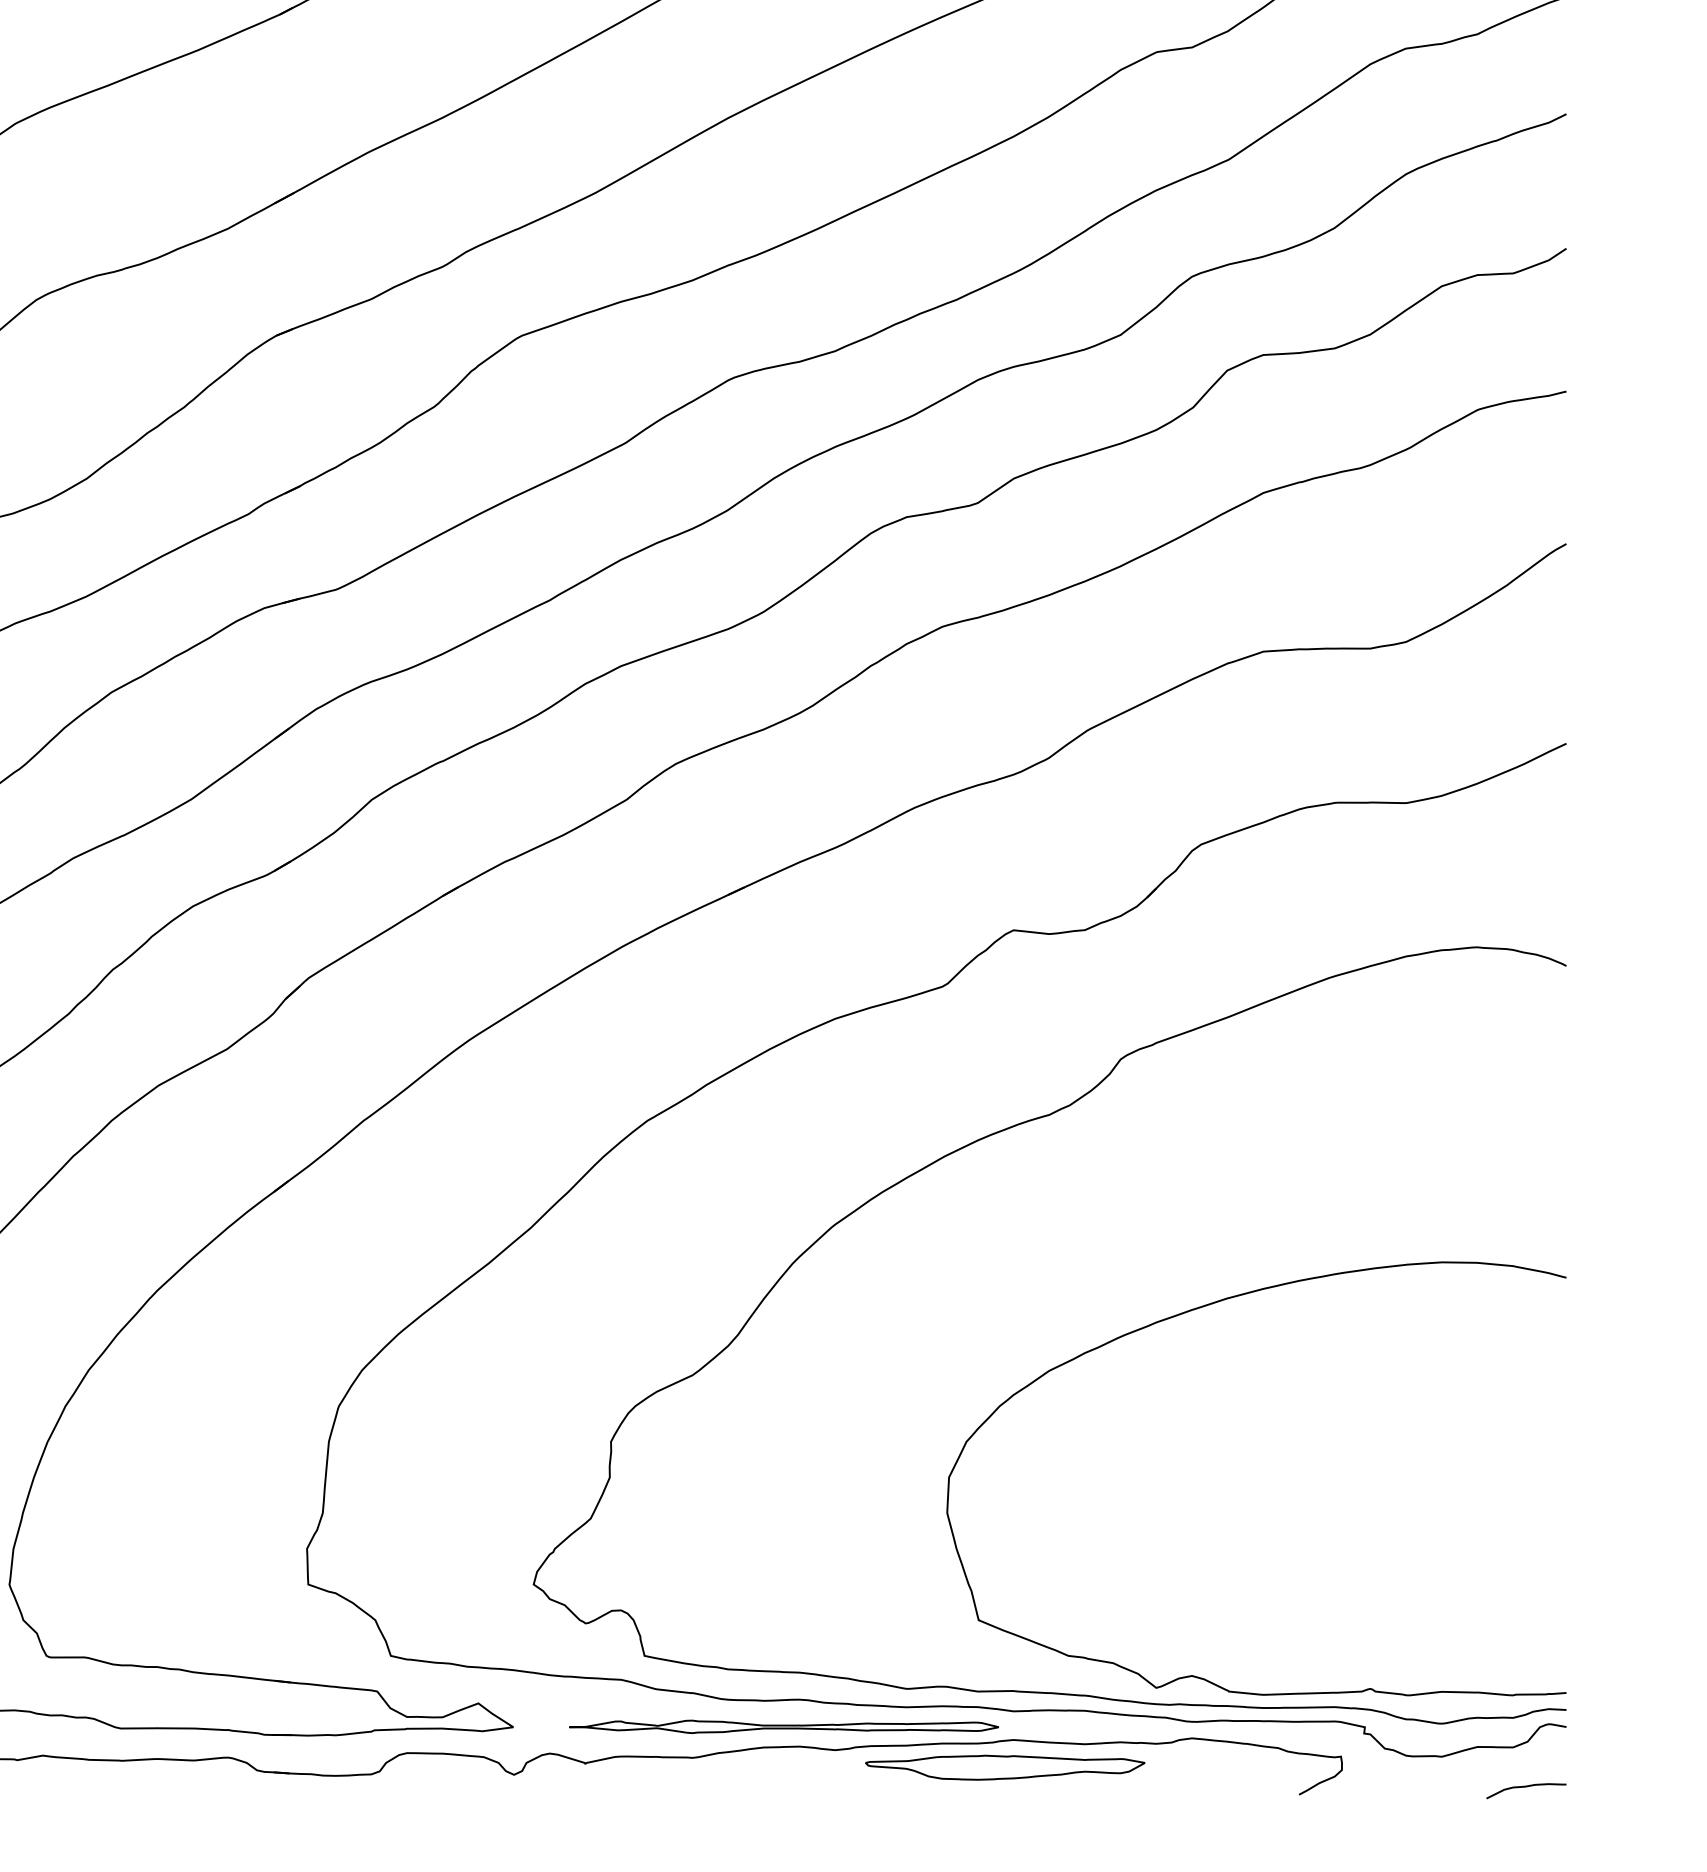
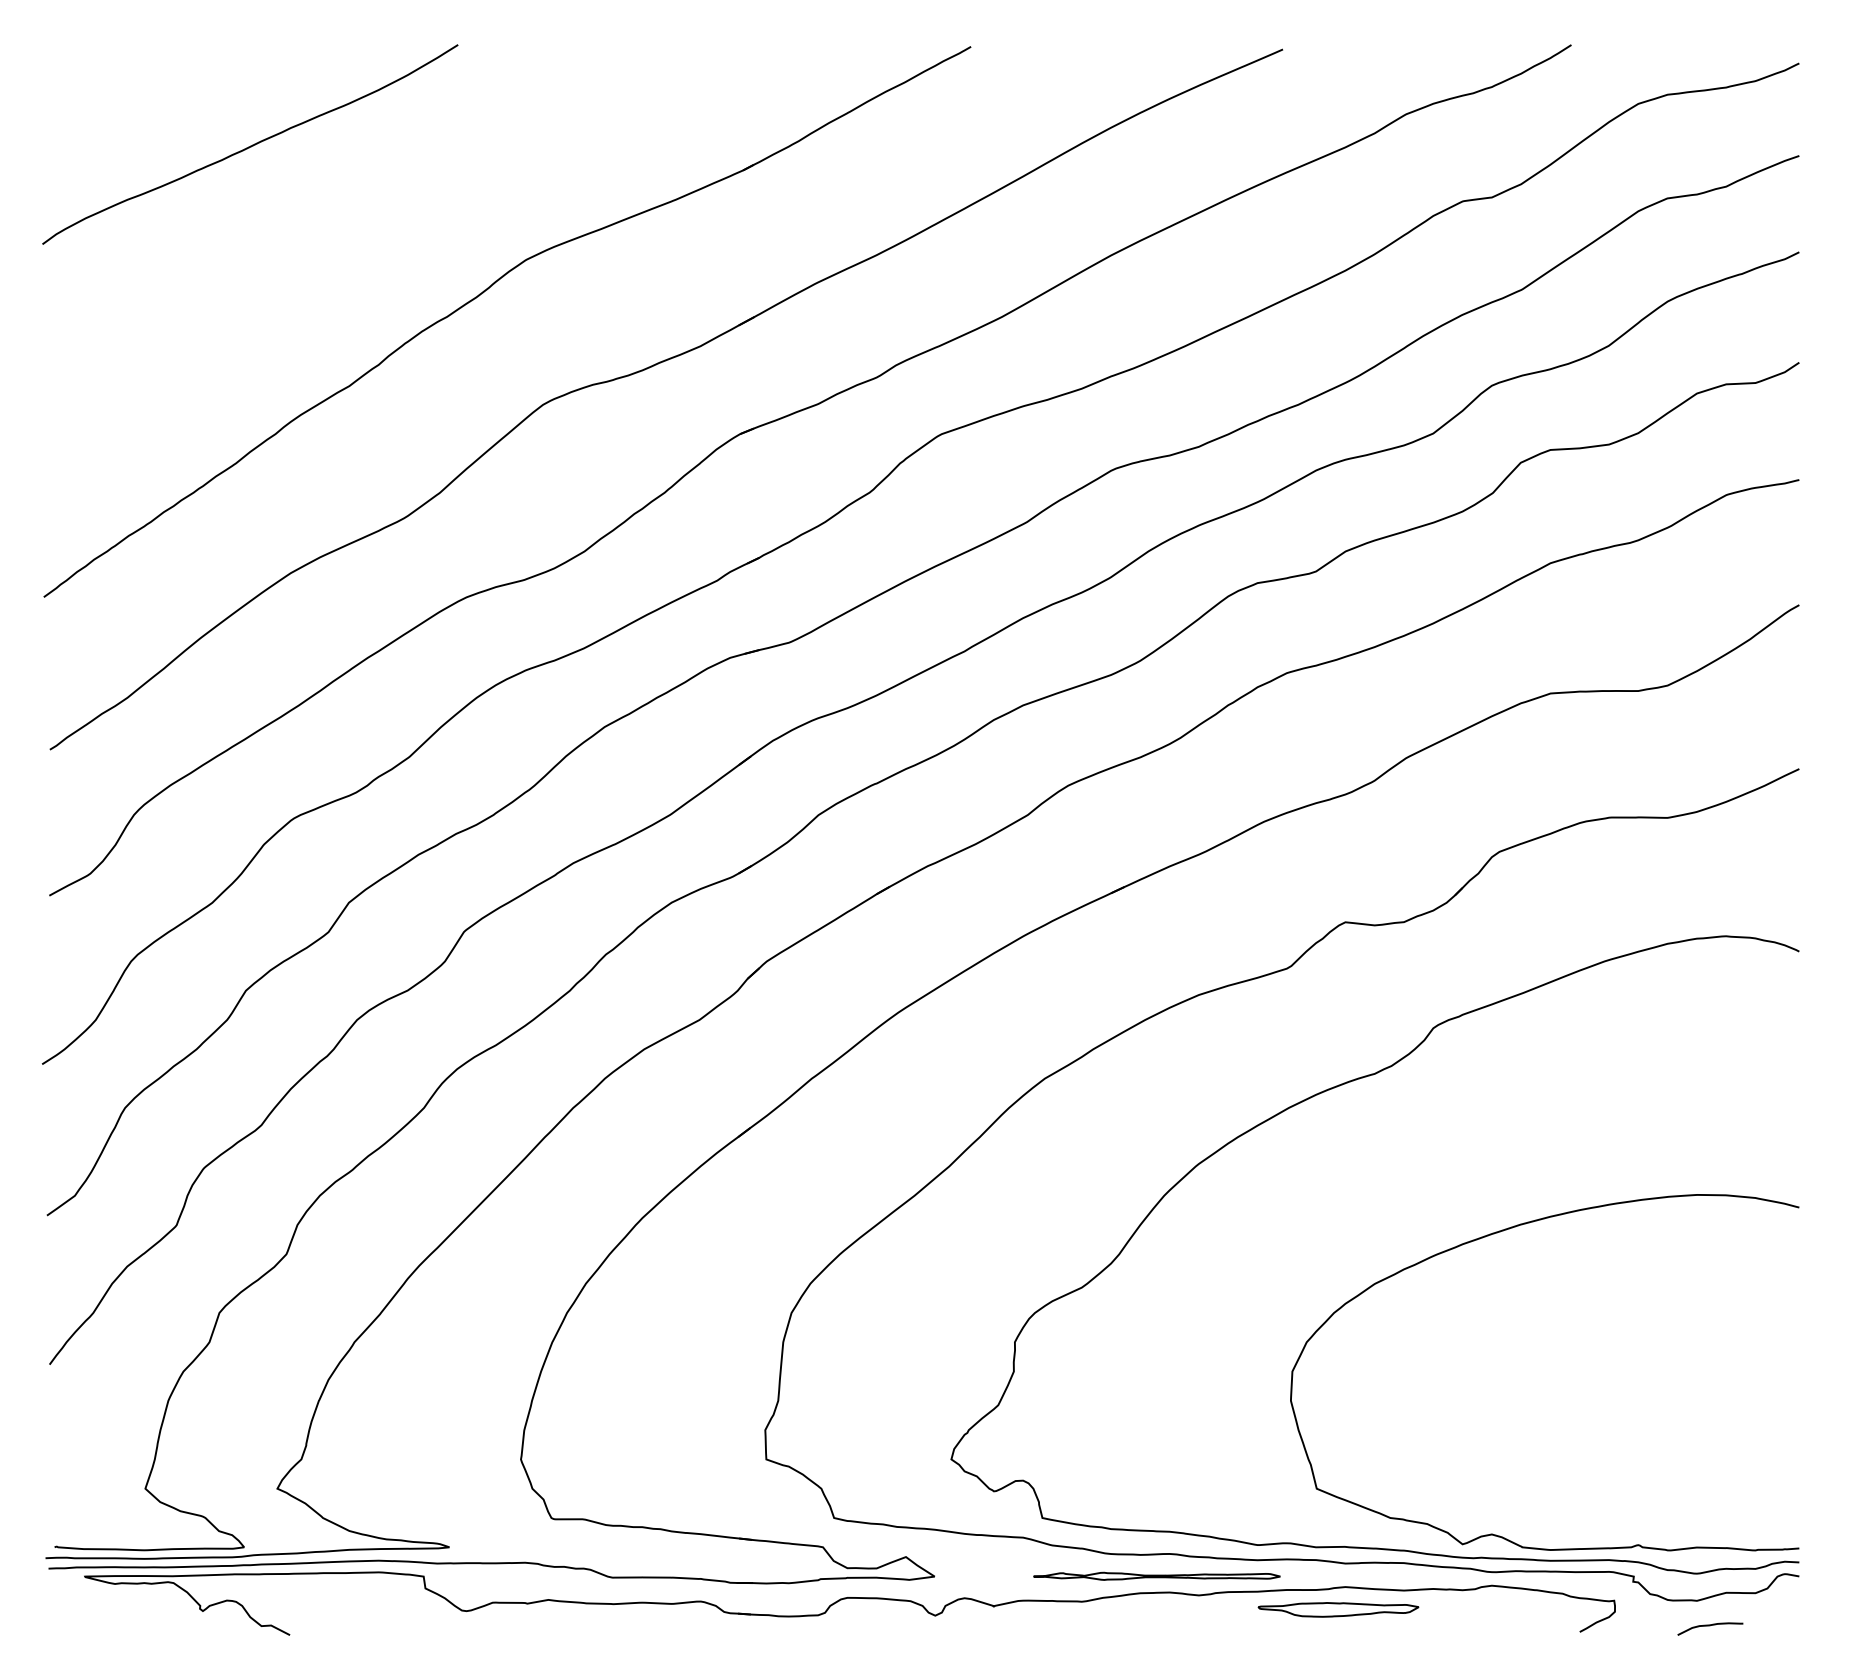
part: (783, 1727) -> (1156, 1576), size x0.7
part: (1005, 1767) -> (1338, 1609), size x0.7
curve: (1526, 1788) -> (1710, 1626), moved

